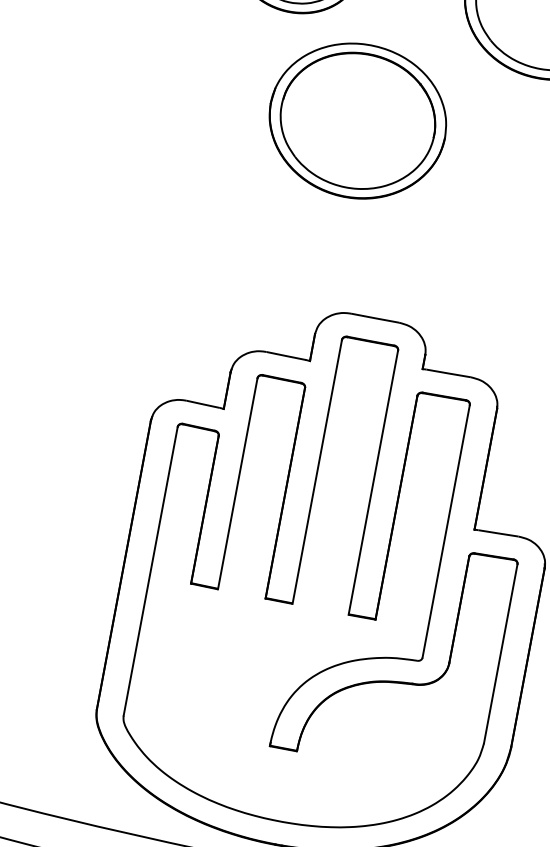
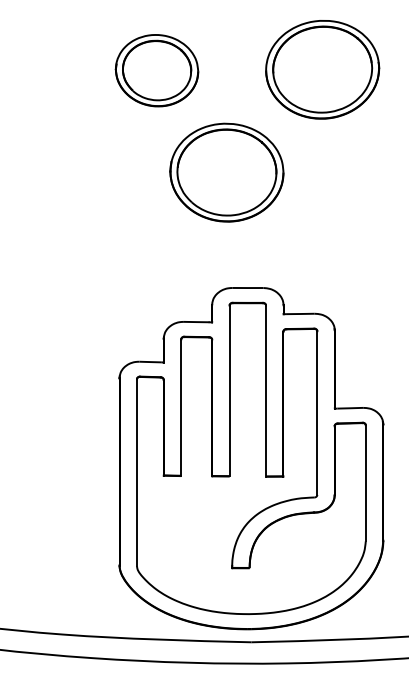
part: (357, 120) -> (226, 172), moved

